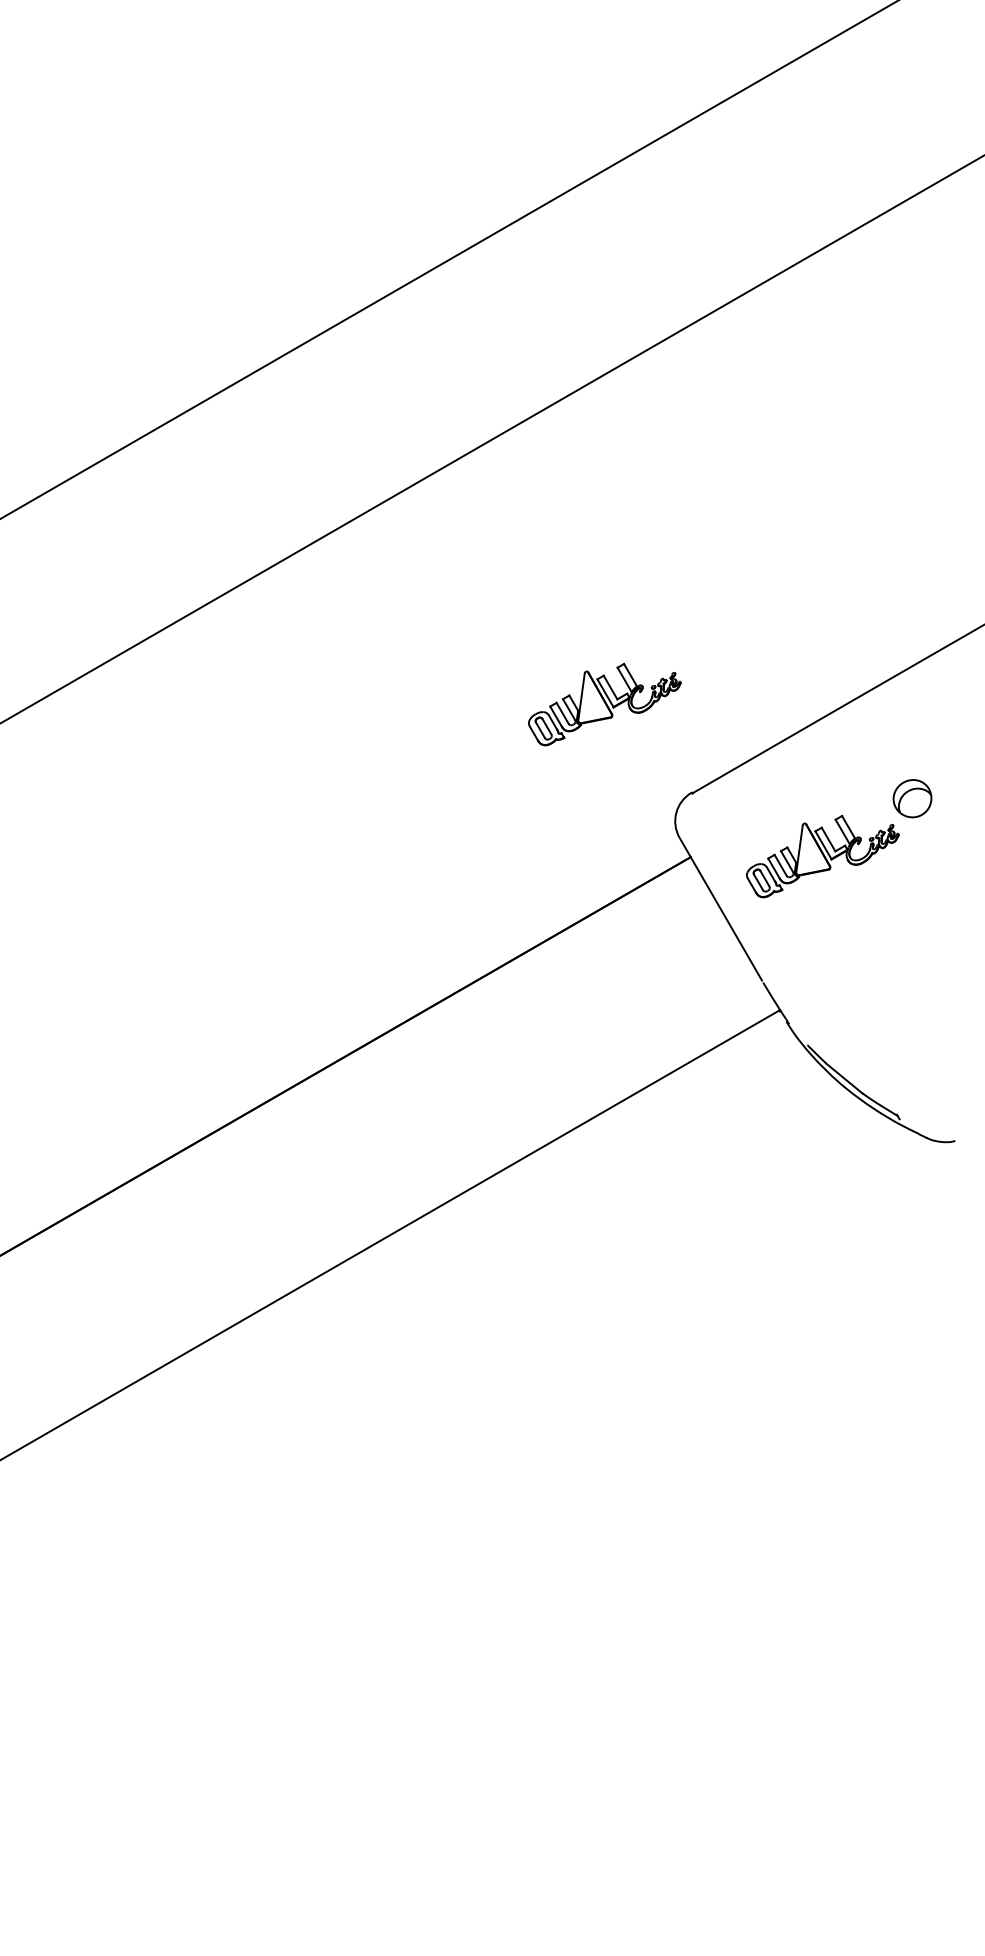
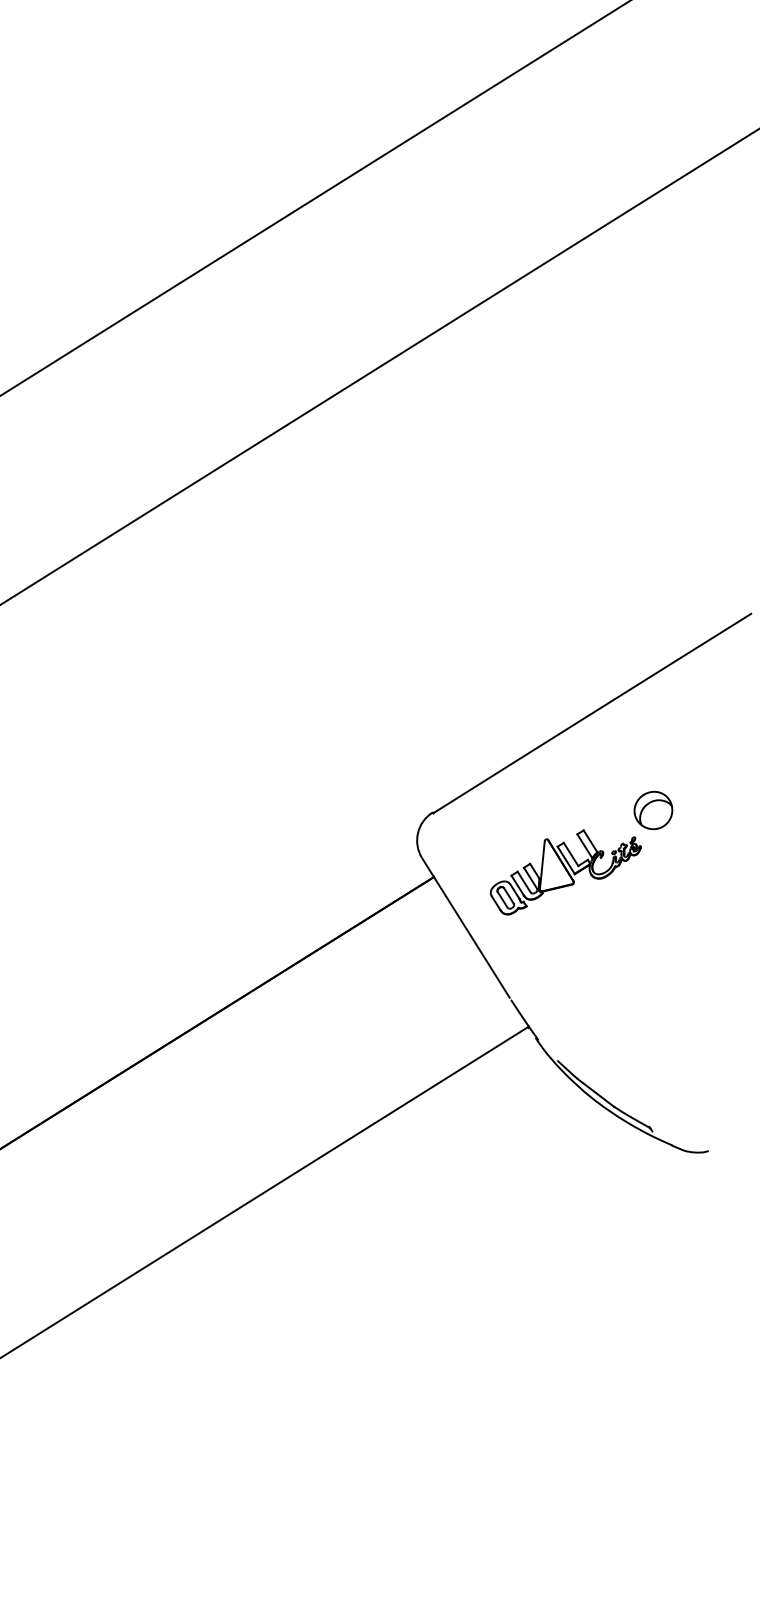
part: (604, 704) -> (342, 727), removed

